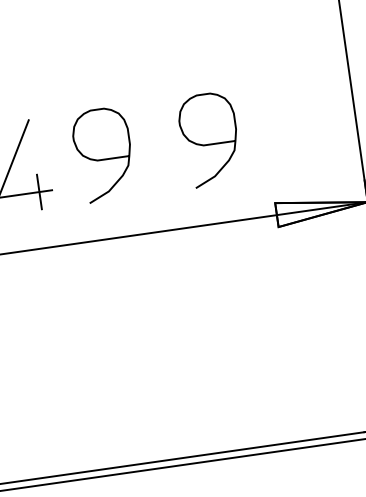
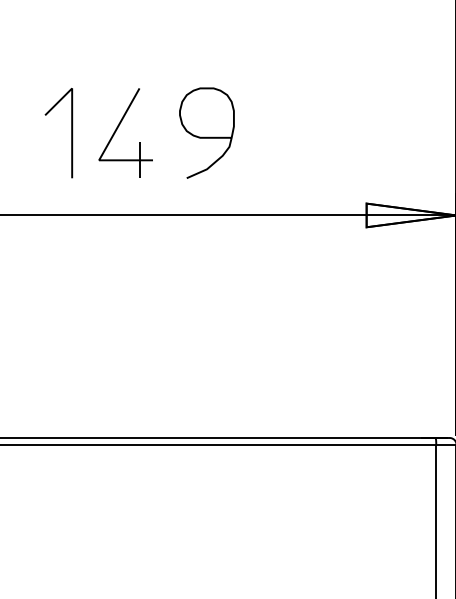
curve: (209, 143) -> (311, 136), removed

